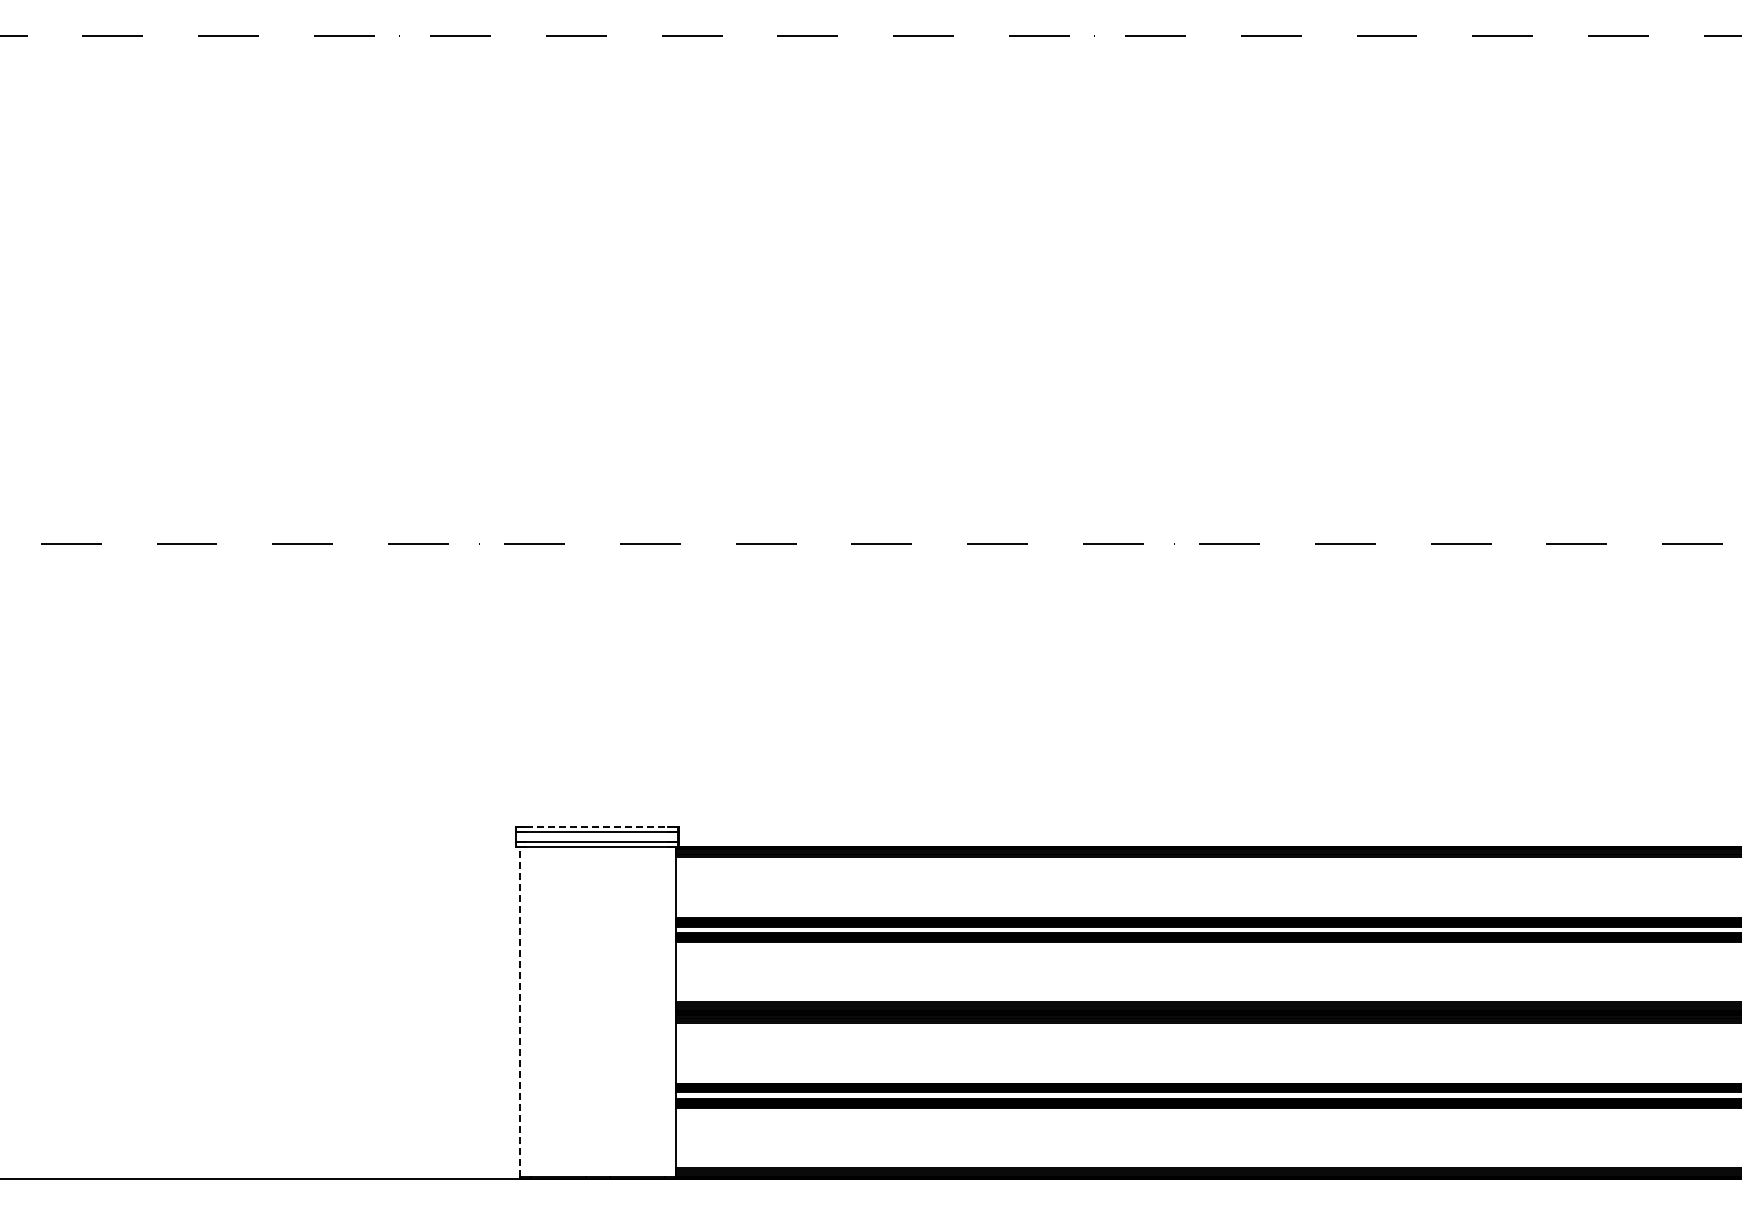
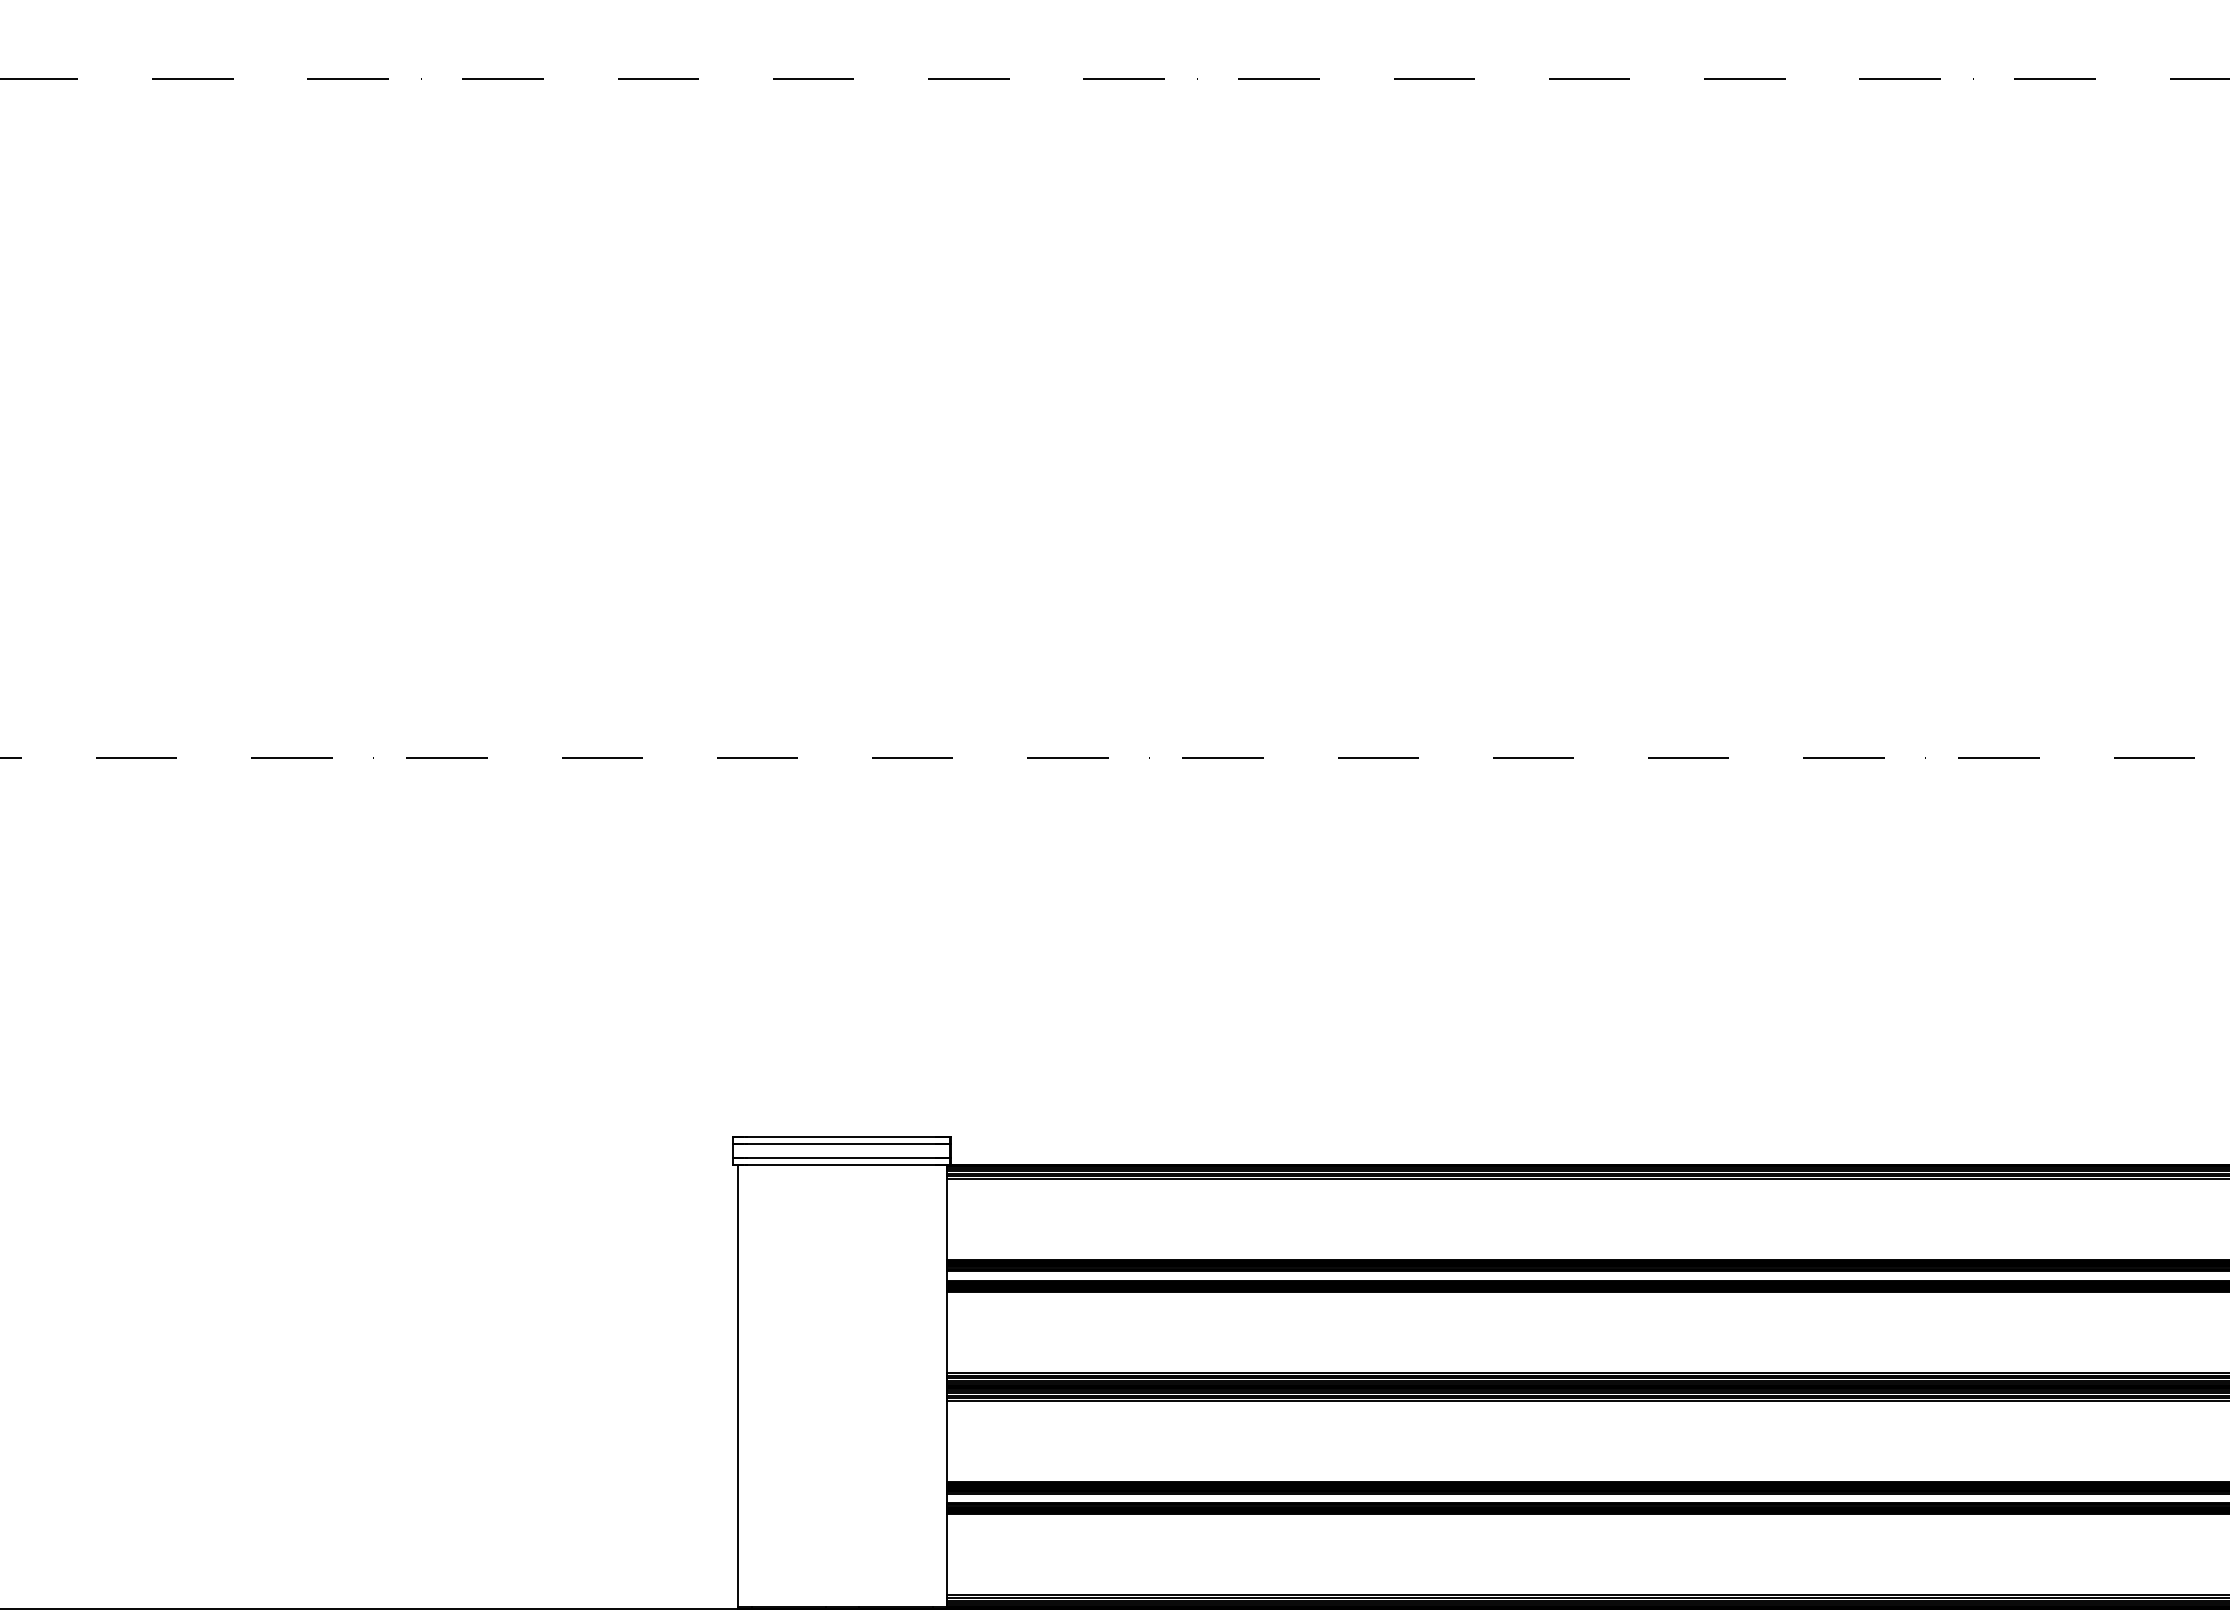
line: (597, 826) -> (841, 1137), dashed -> solid
line: (520, 1012) -> (738, 1386), dashed -> solid

